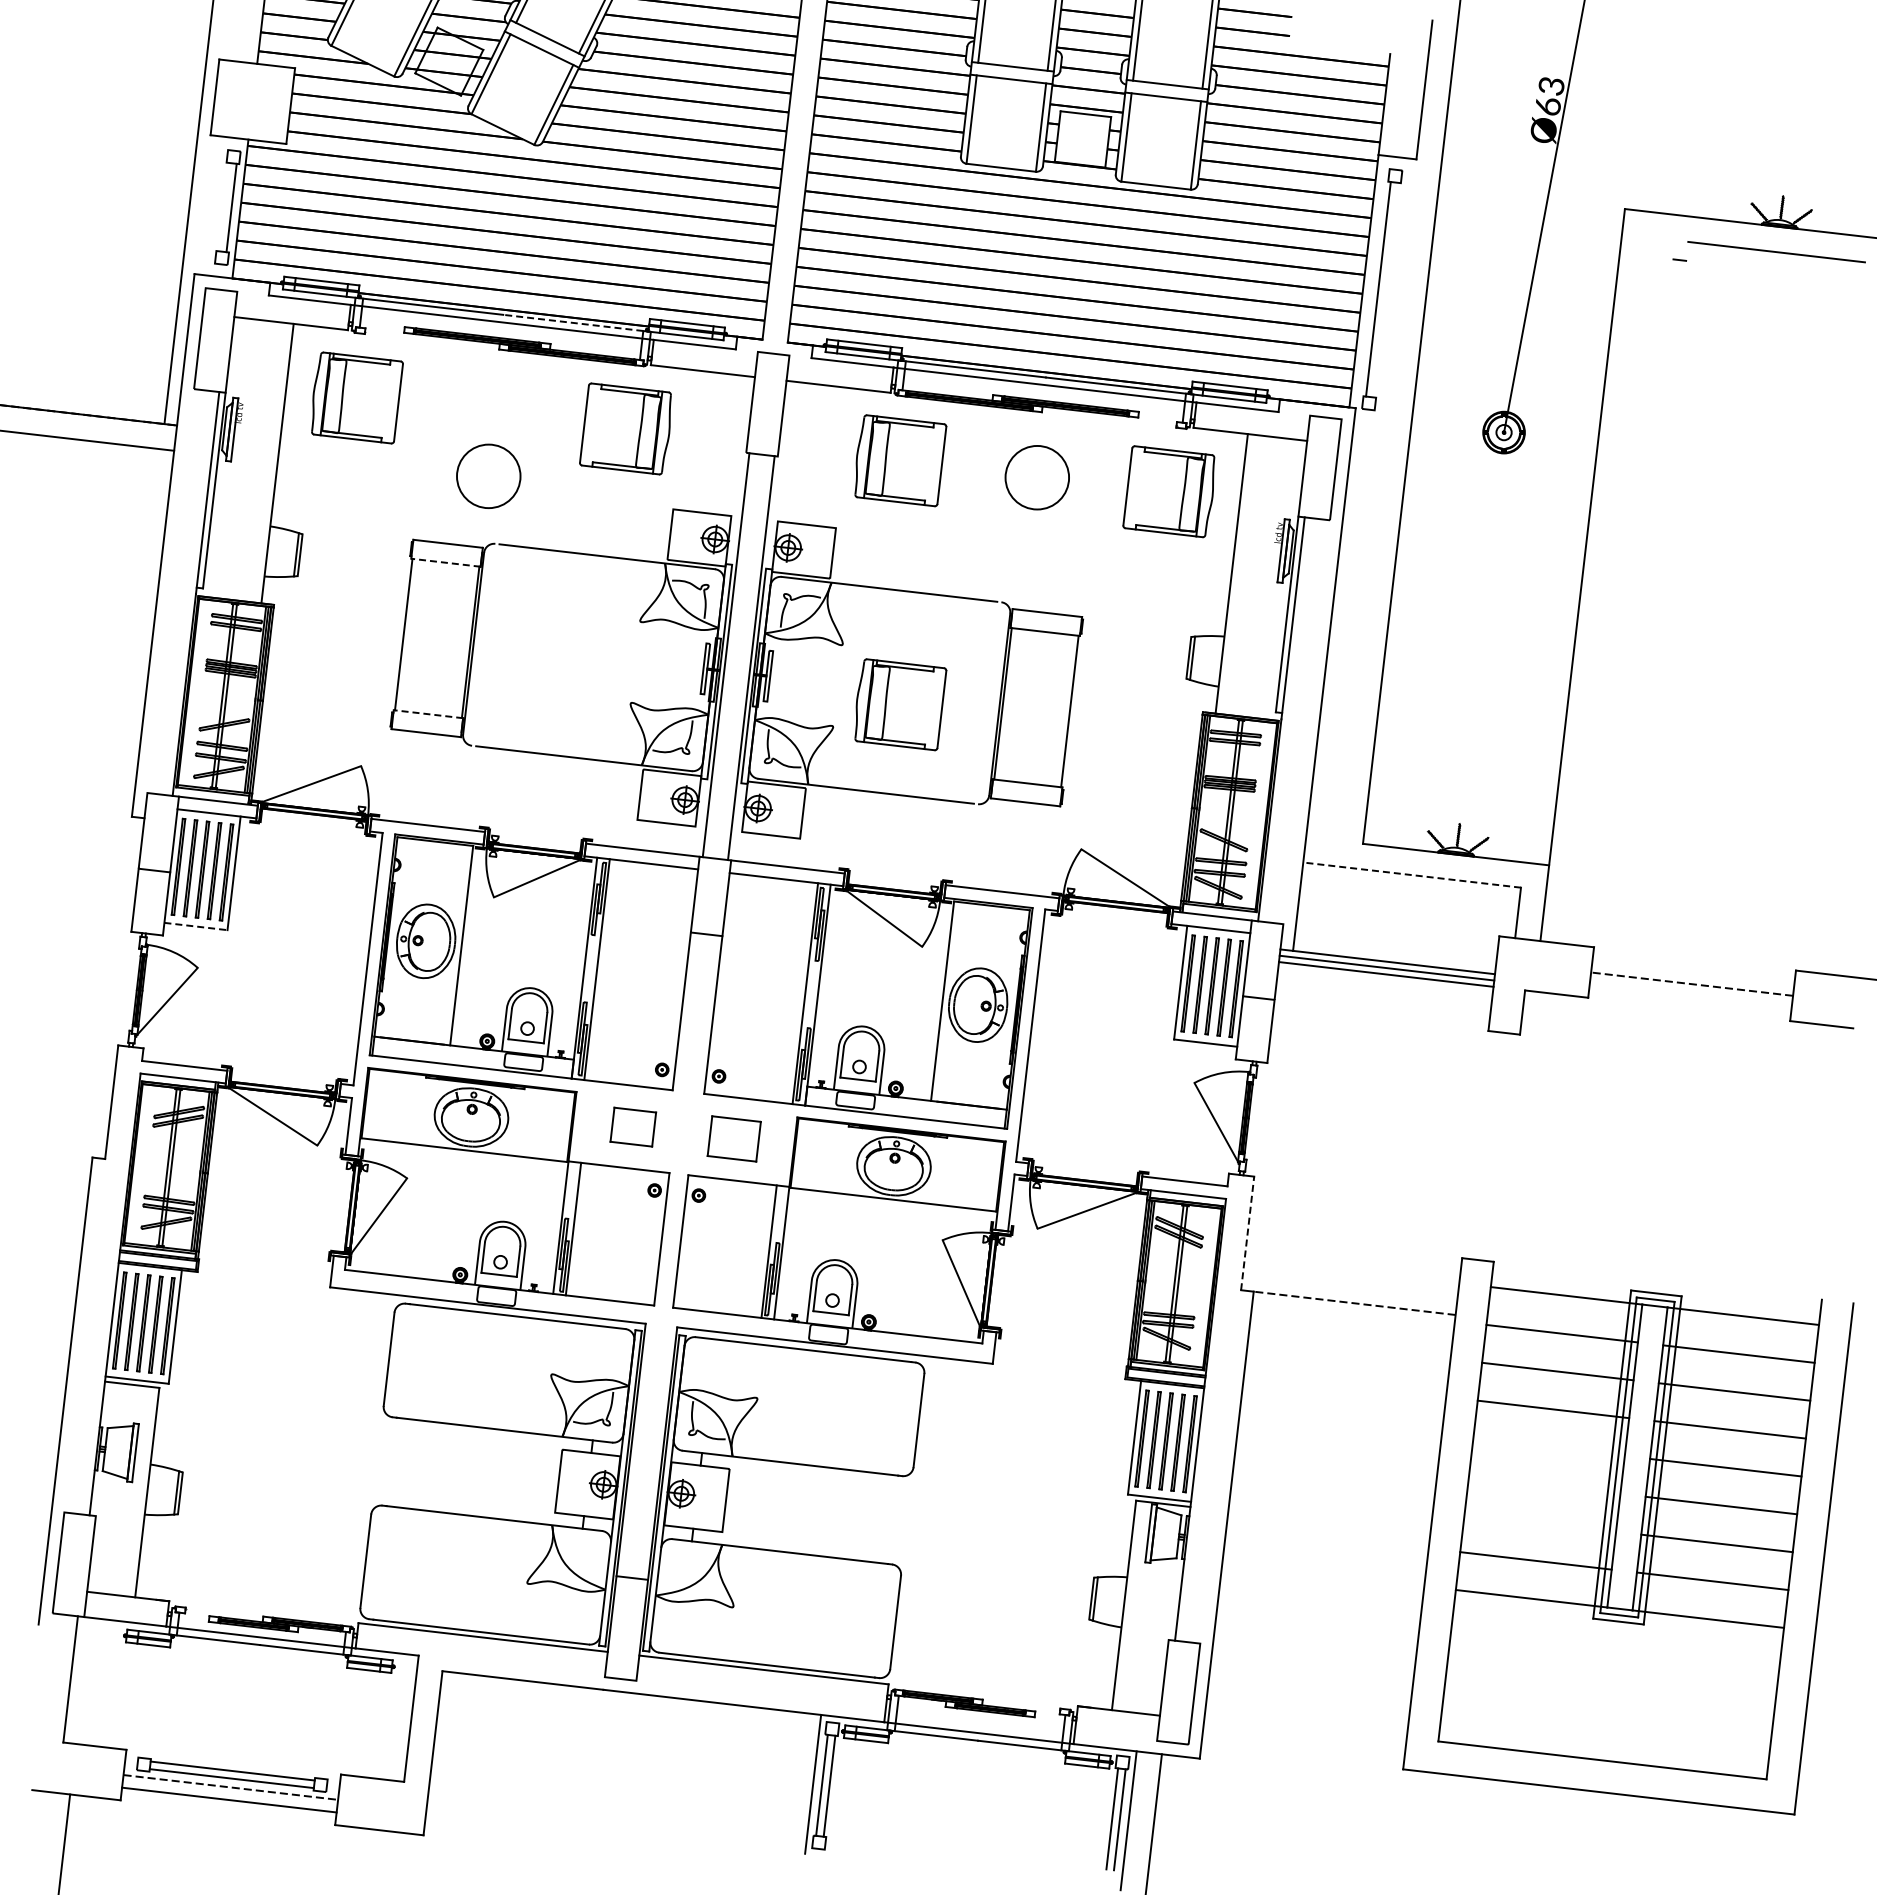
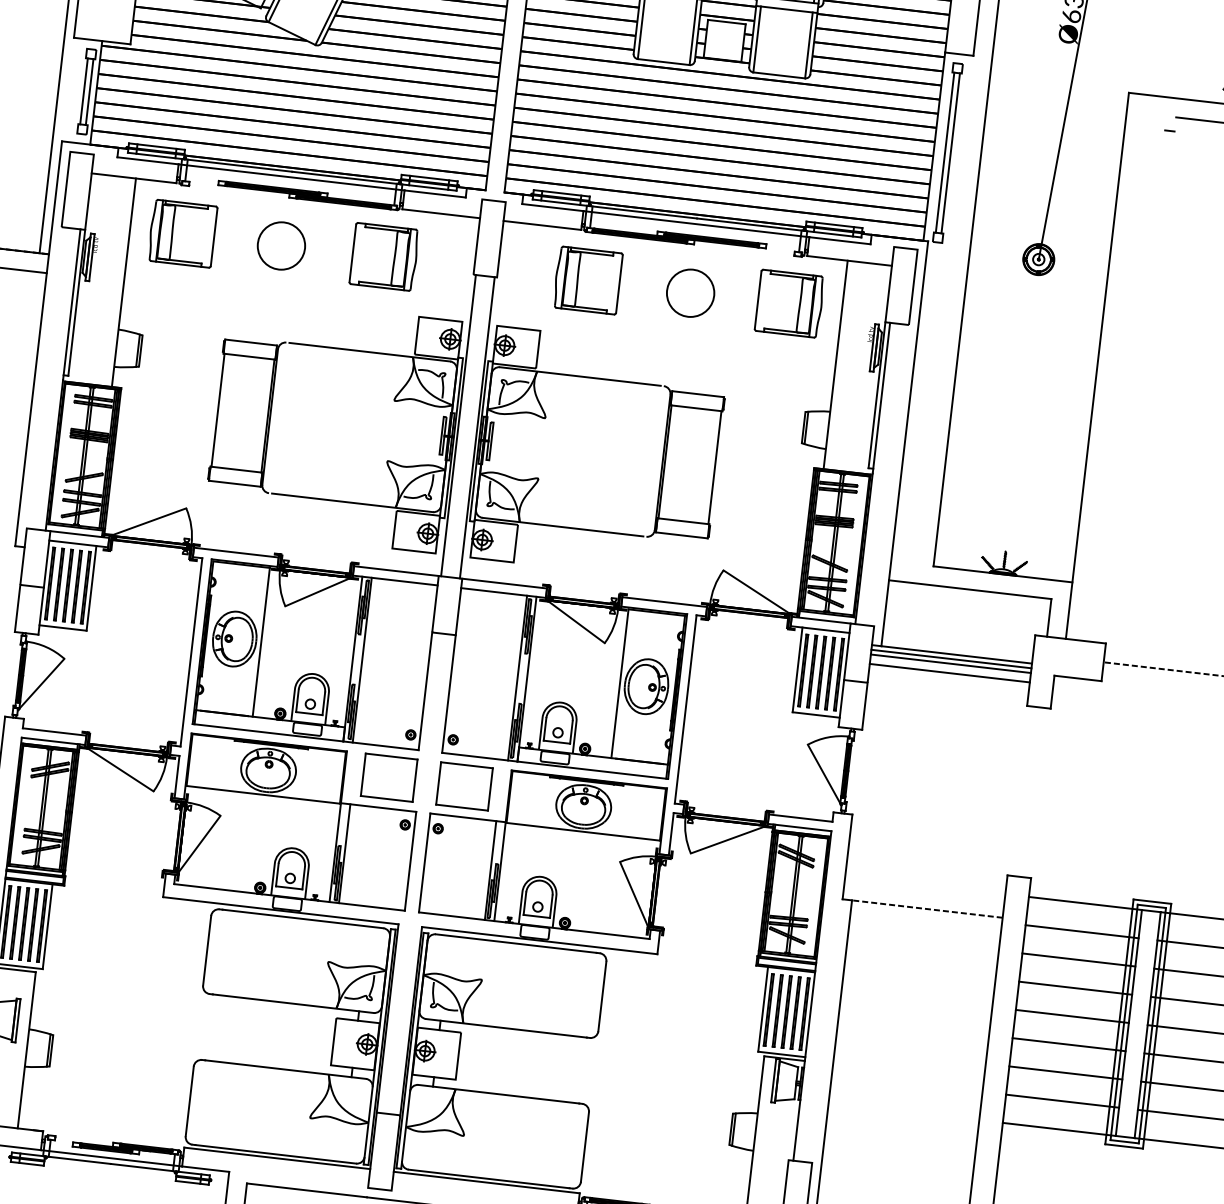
line: (223, 206) -> (83, 90), added
line: (1385, 289) -> (950, 152), added
line: (573, 322) -> (344, 177), dashed -> solid
circle: (488, 475) -> (281, 245), moved
line: (445, 562) -> (249, 356), dashed -> solid
part: (900, 704) -> (588, 462), removed
line: (428, 714) -> (236, 469), dashed -> solid
line: (1412, 875) -> (970, 589), dashed -> solid
line: (195, 926) -> (62, 628), dashed -> solid
line: (1384, 986) -> (949, 672), added
part: (633, 1126) -> (389, 777), size x1.67
part: (734, 1138) -> (464, 786), size x1.43
line: (1247, 1232) -> (847, 856), dashed -> solid
line: (1548, 1447) -> (1071, 1016), added
line: (1544, 1484) -> (1068, 1044), added
line: (1540, 1522) -> (1065, 1072), added

